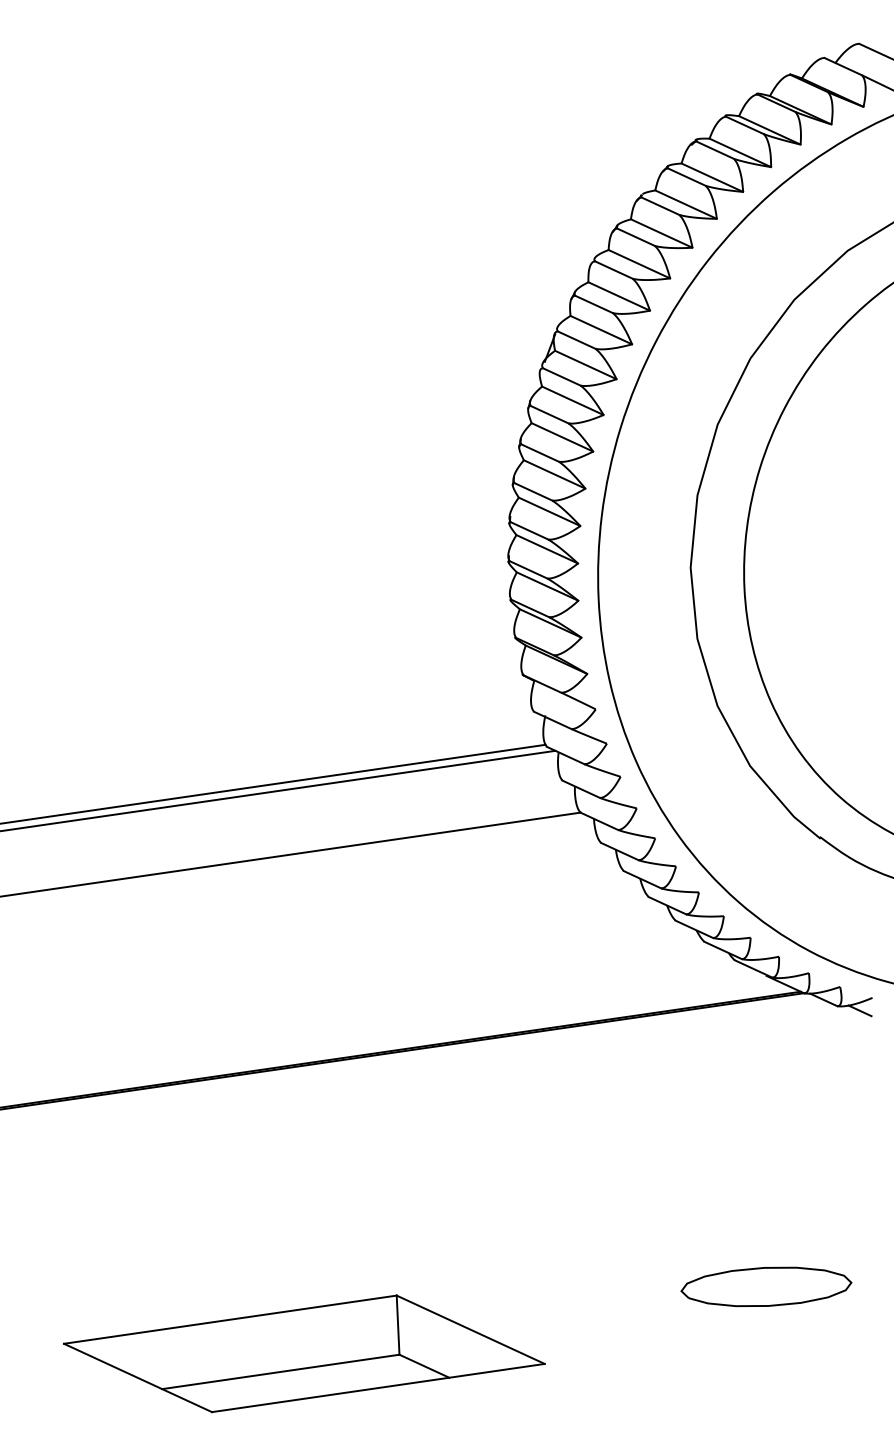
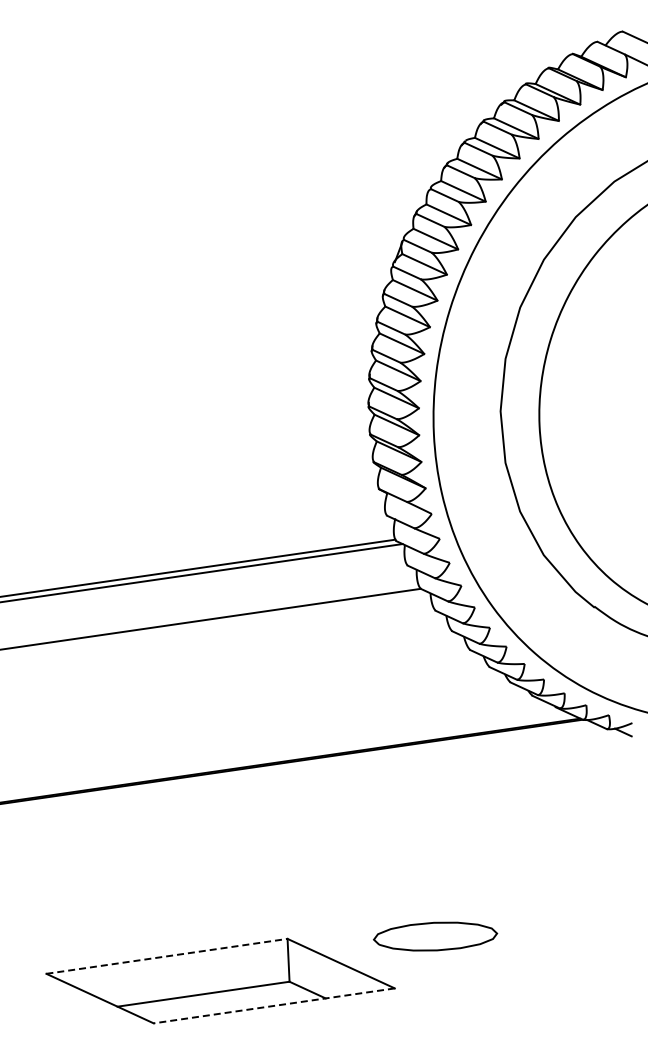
part: (766, 1286) -> (435, 936), moved
line: (229, 1319) -> (166, 956), solid -> dashed
line: (378, 1387) -> (274, 1005), solid -> dashed

